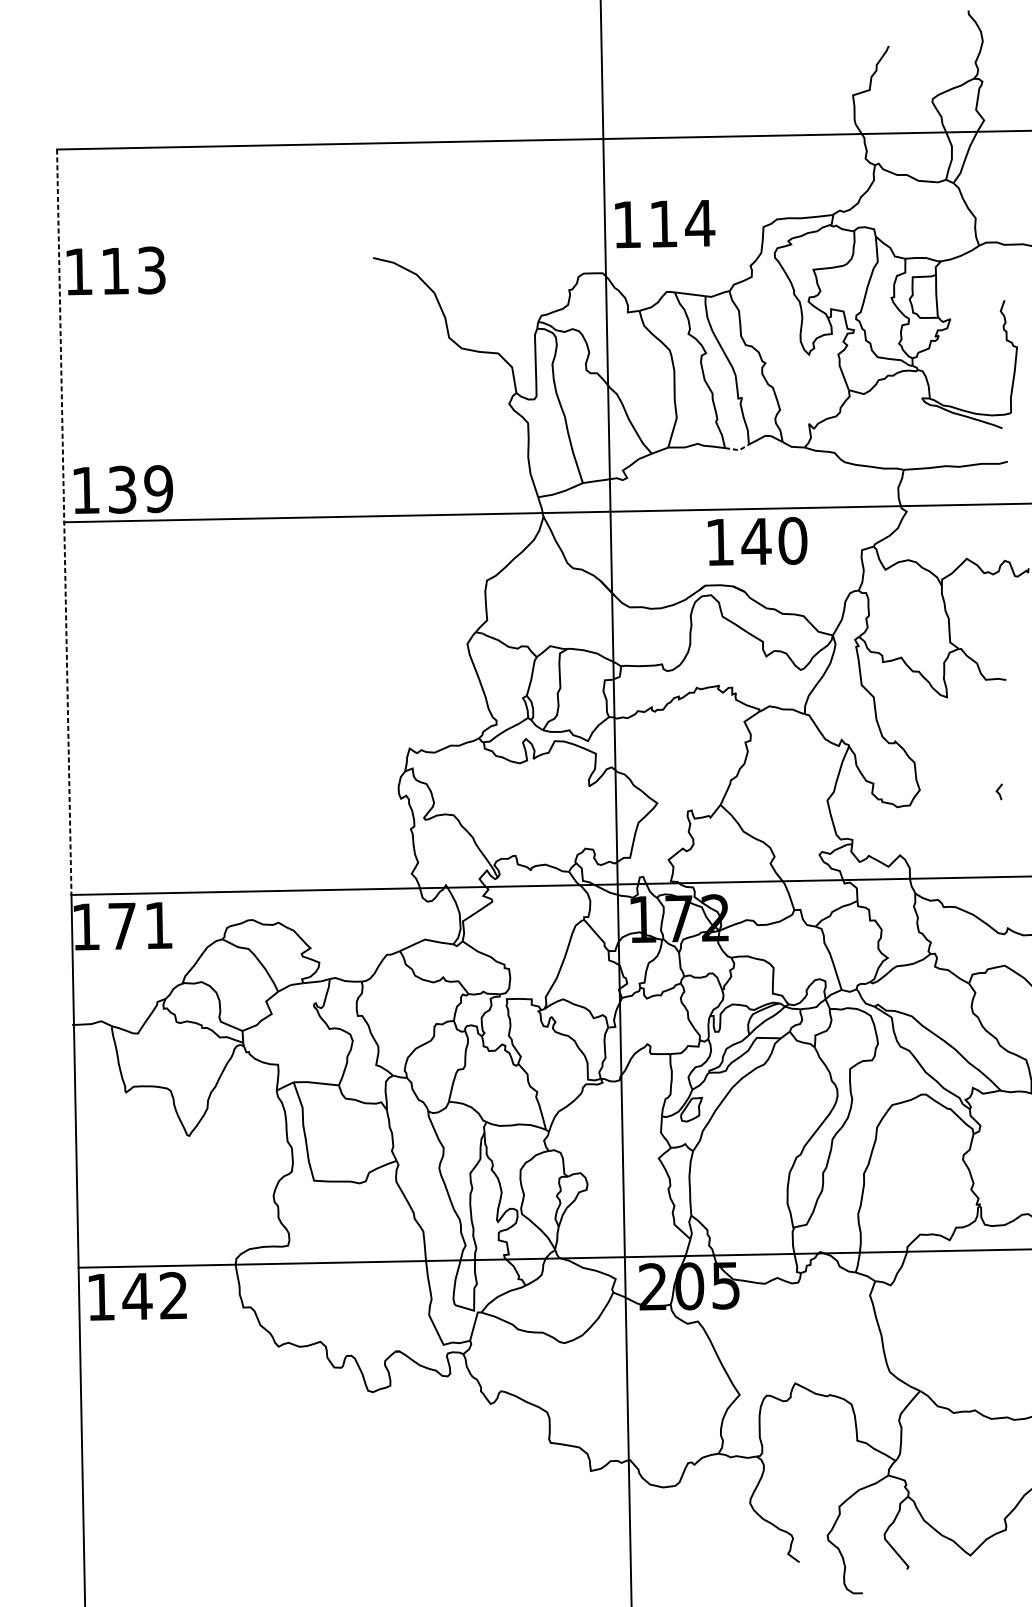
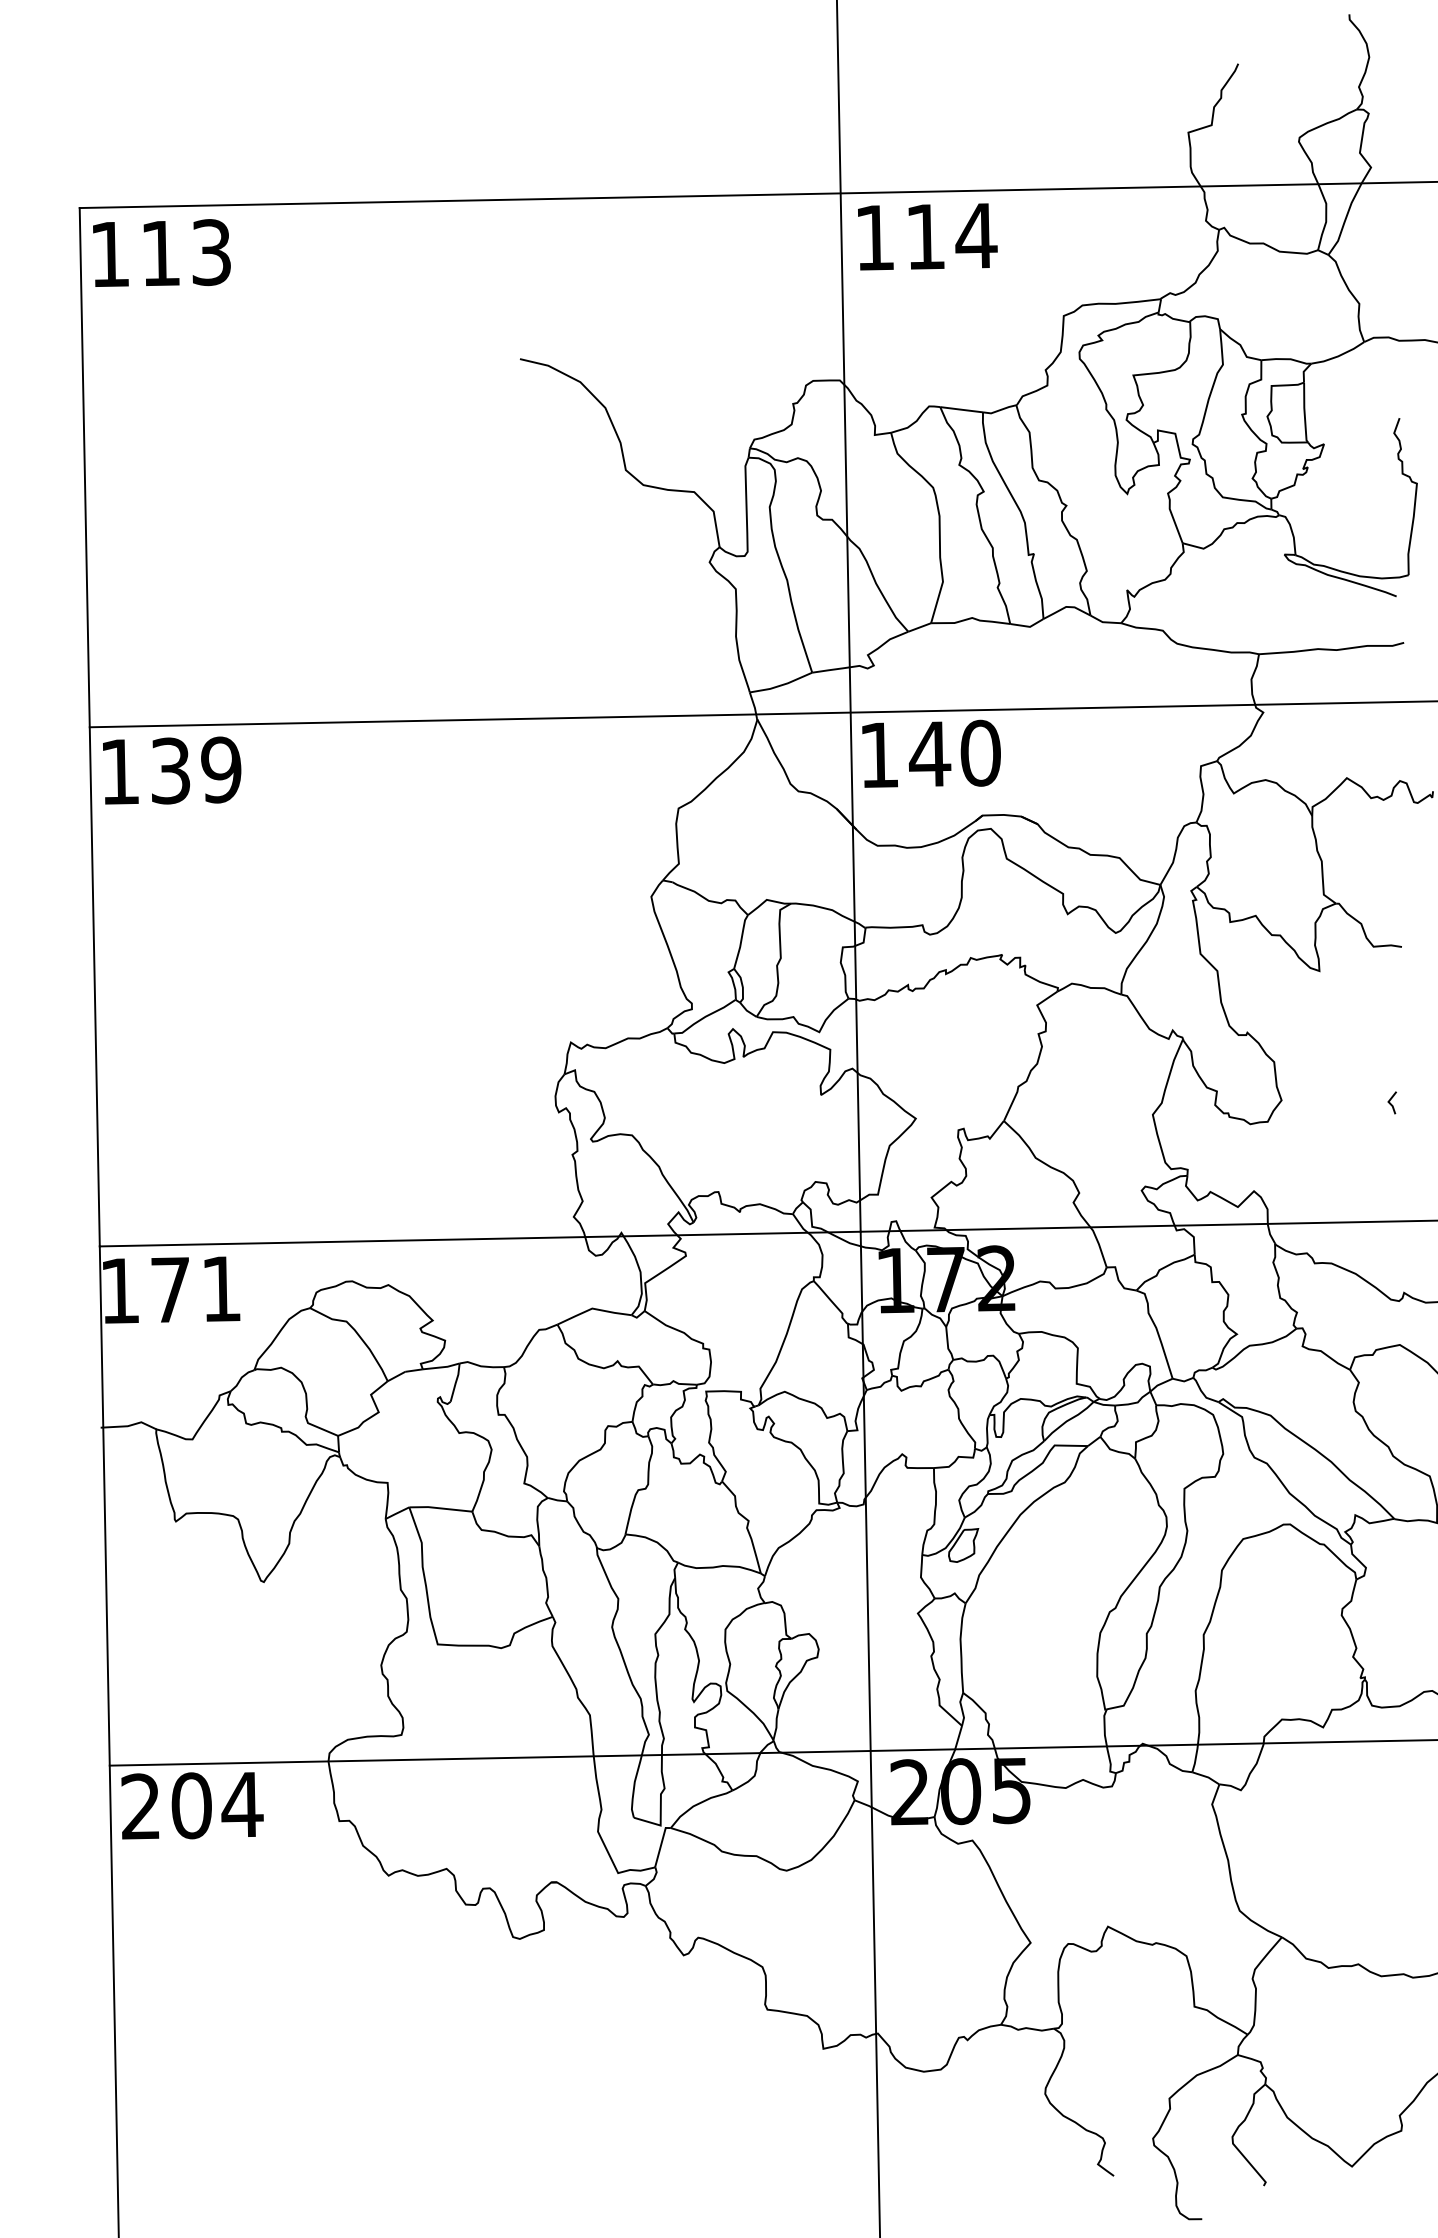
text: (664, 223) -> (927, 236), moved
text: (115, 270) -> (161, 252), moved
line: (738, 449) -> (1028, 626), dashed -> solid
text: (123, 489) -> (172, 770), moved
line: (64, 522) -> (89, 727), dashed -> solid
text: (757, 541) -> (931, 753), moved
text: (138, 1296) -> (192, 1805), 142 -> 204

